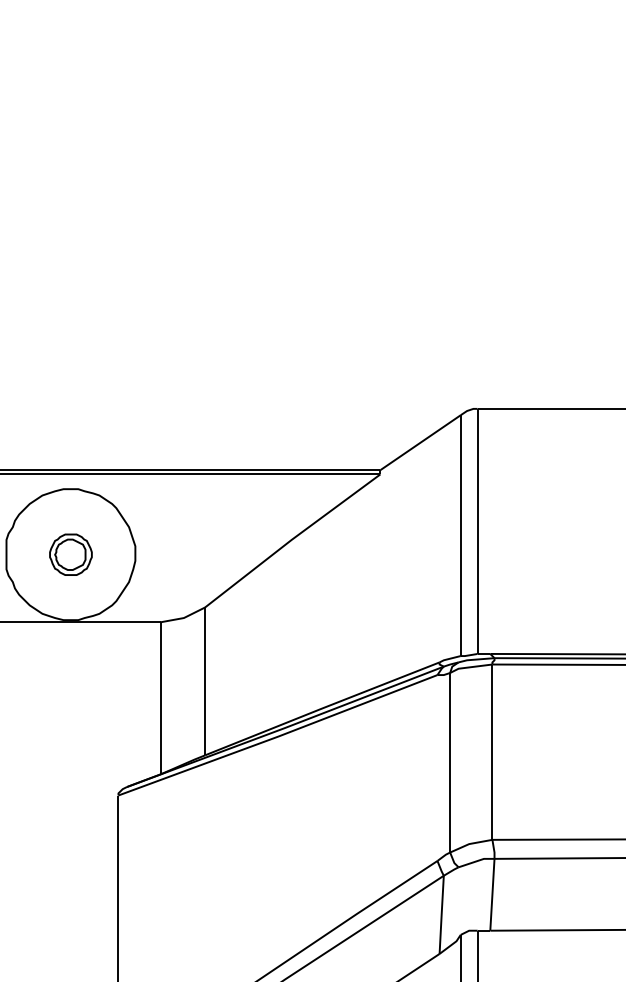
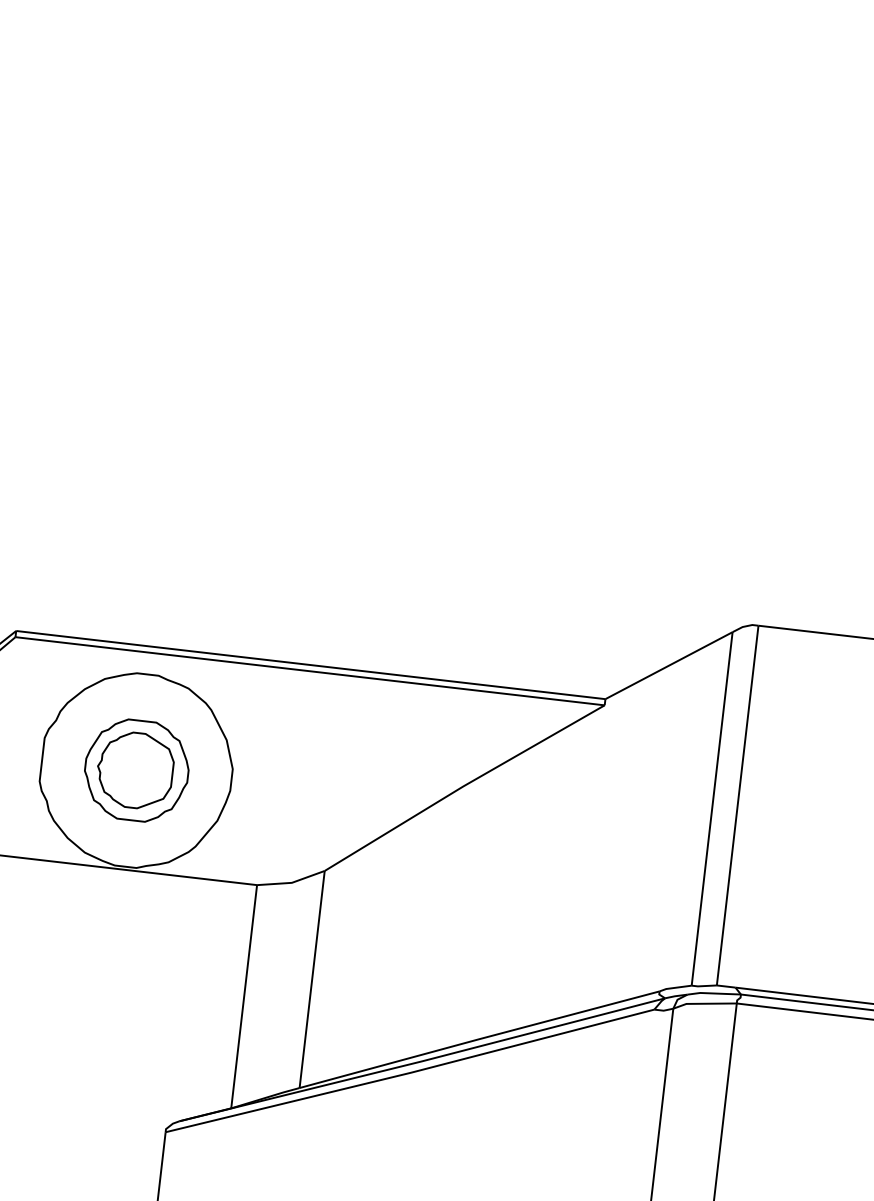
part: (70, 554) -> (136, 770), size x1.67

